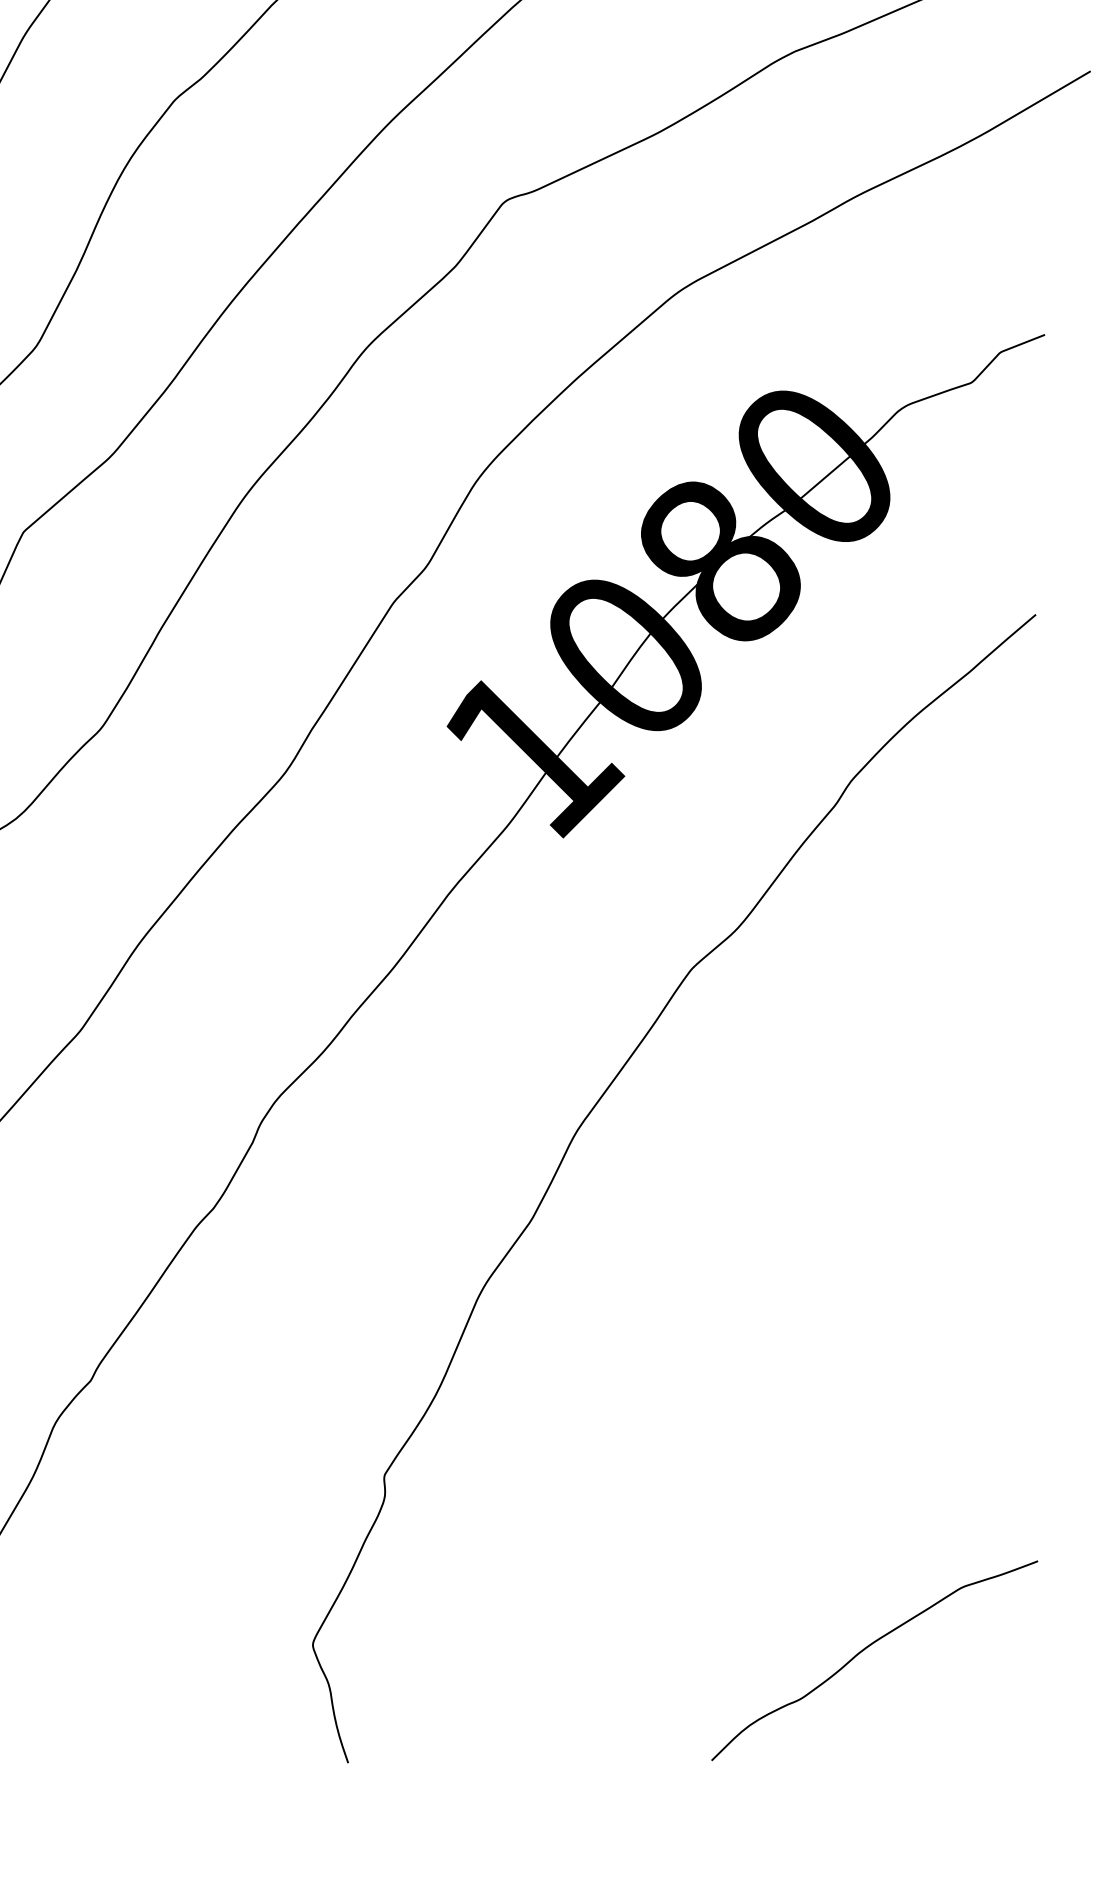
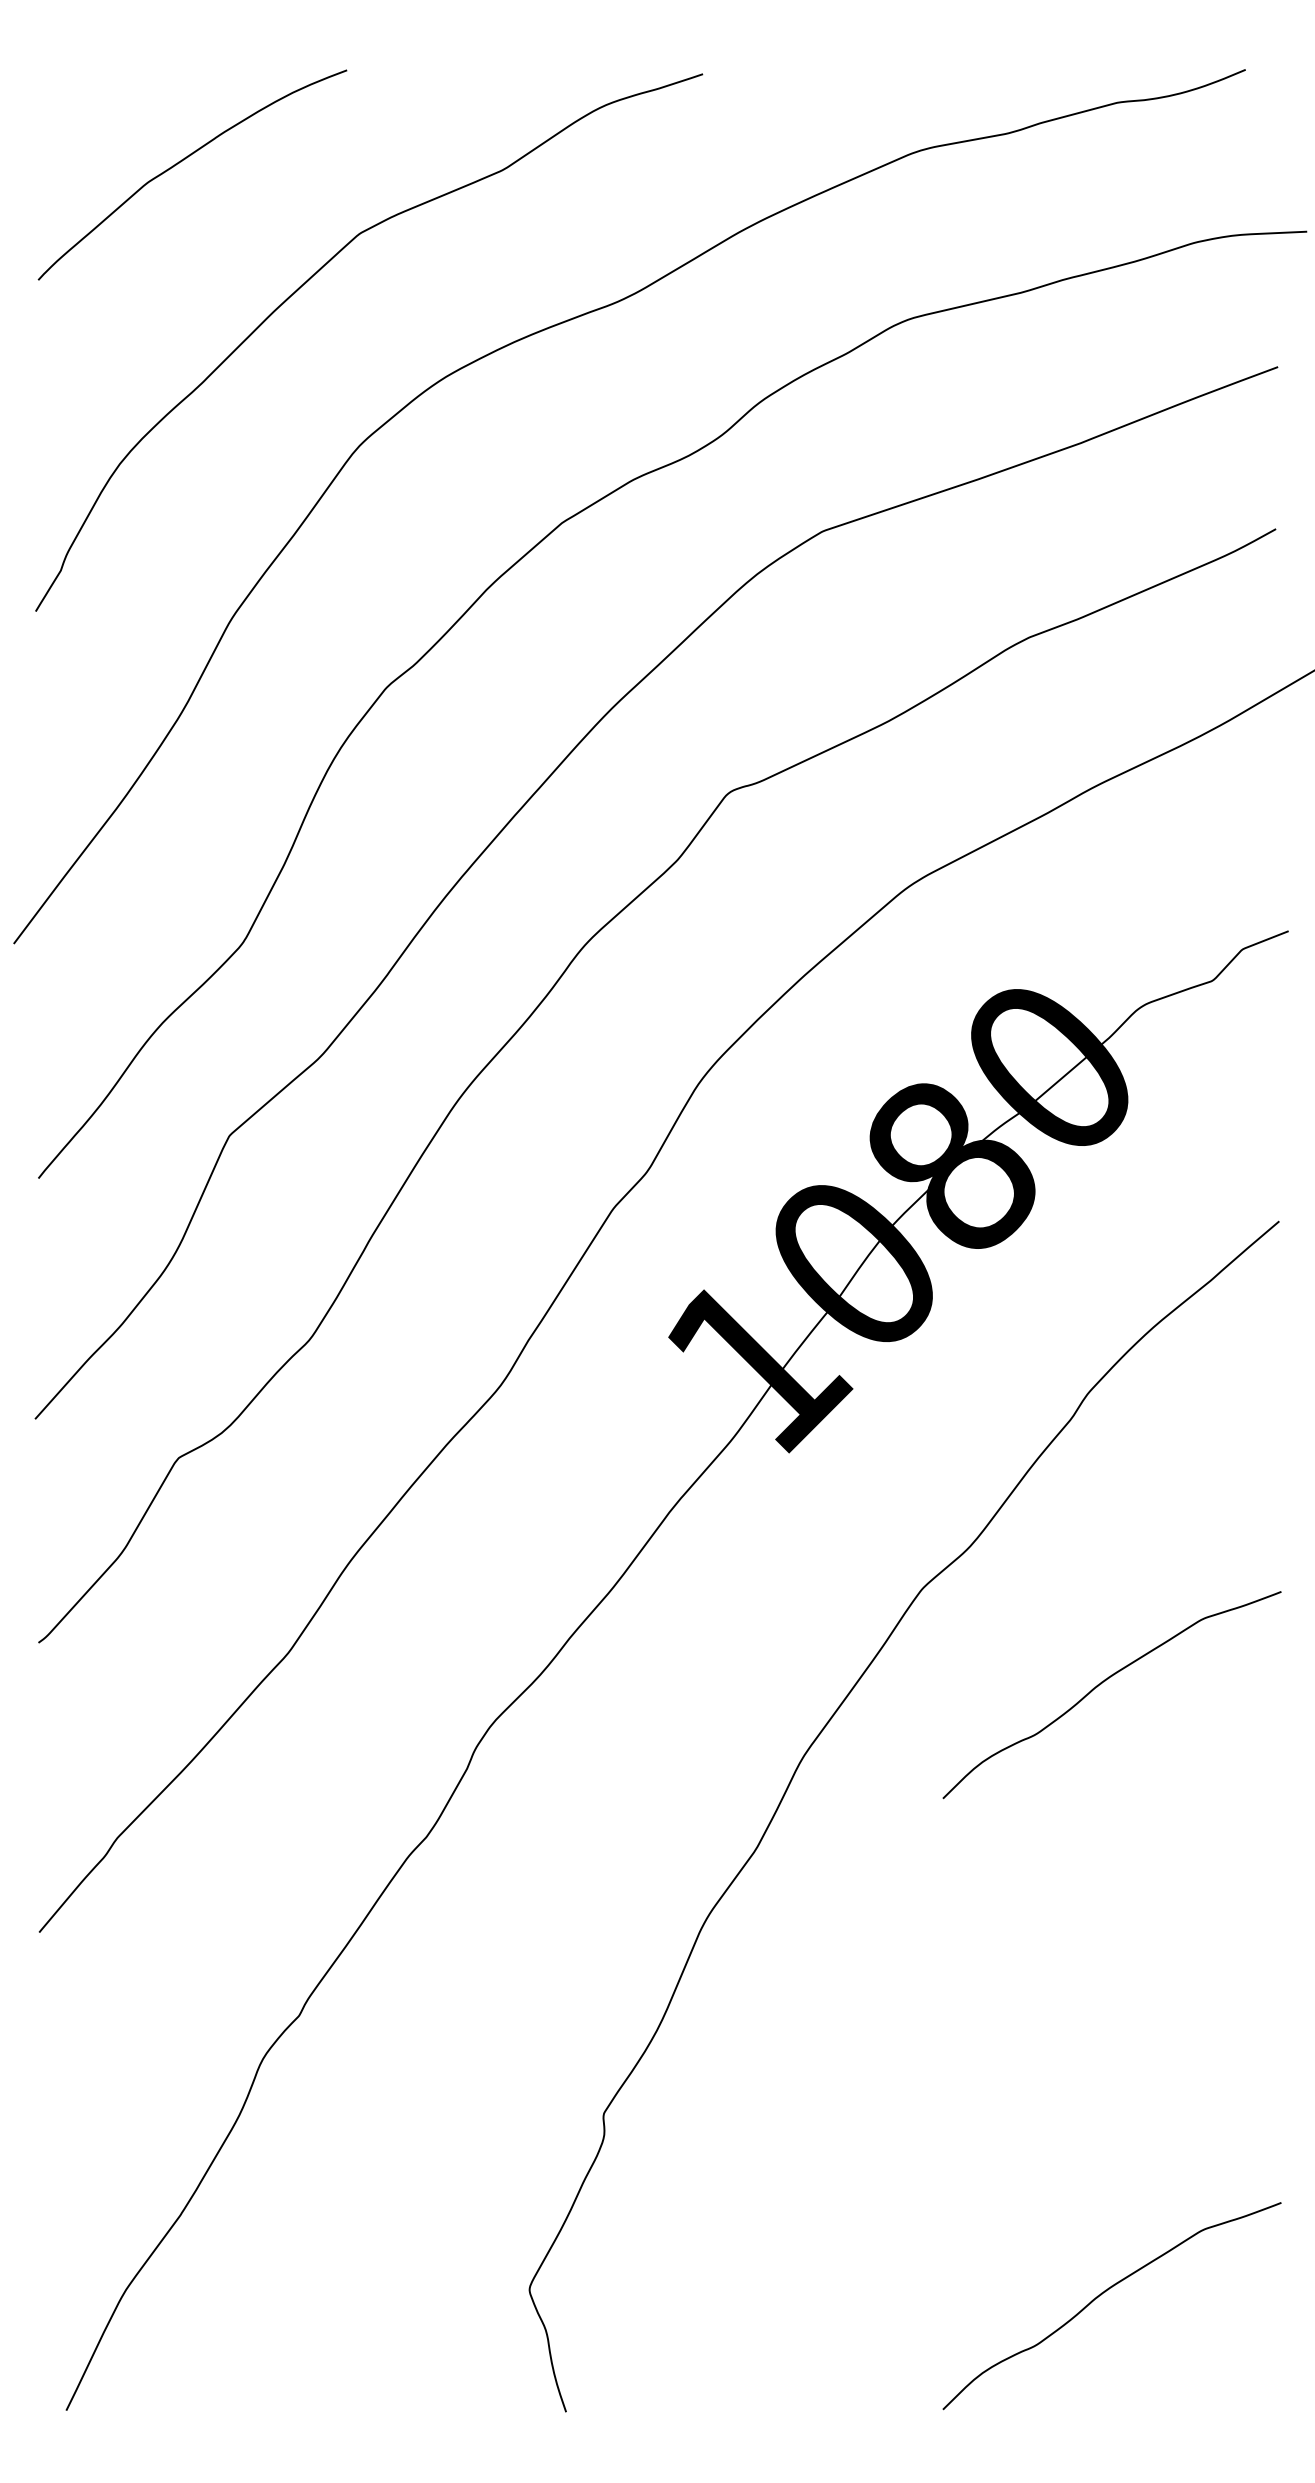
curve: (864, 1061) -> (1101, 1684), added

